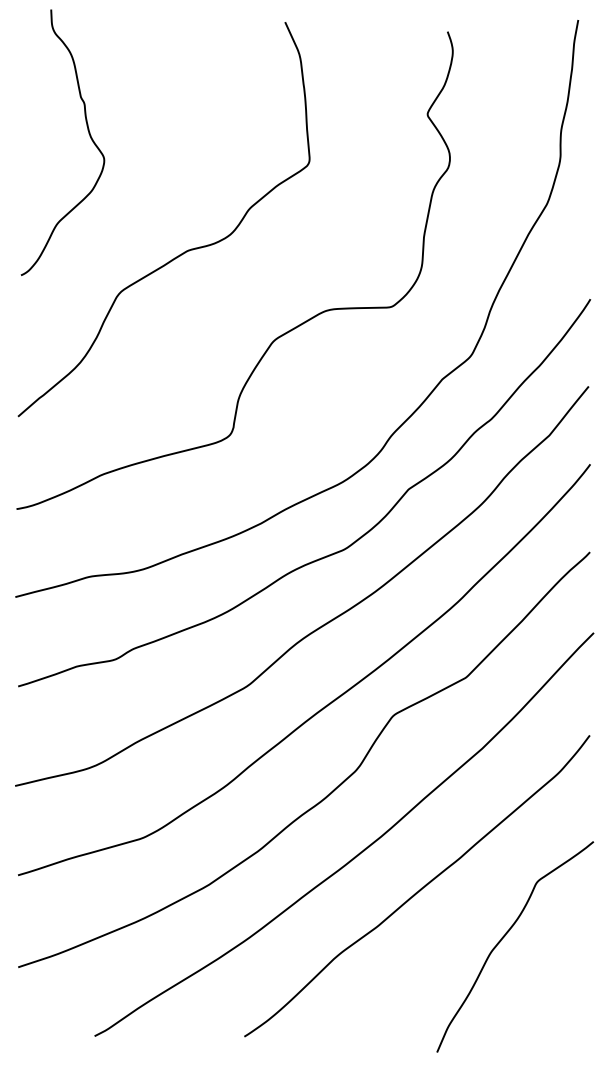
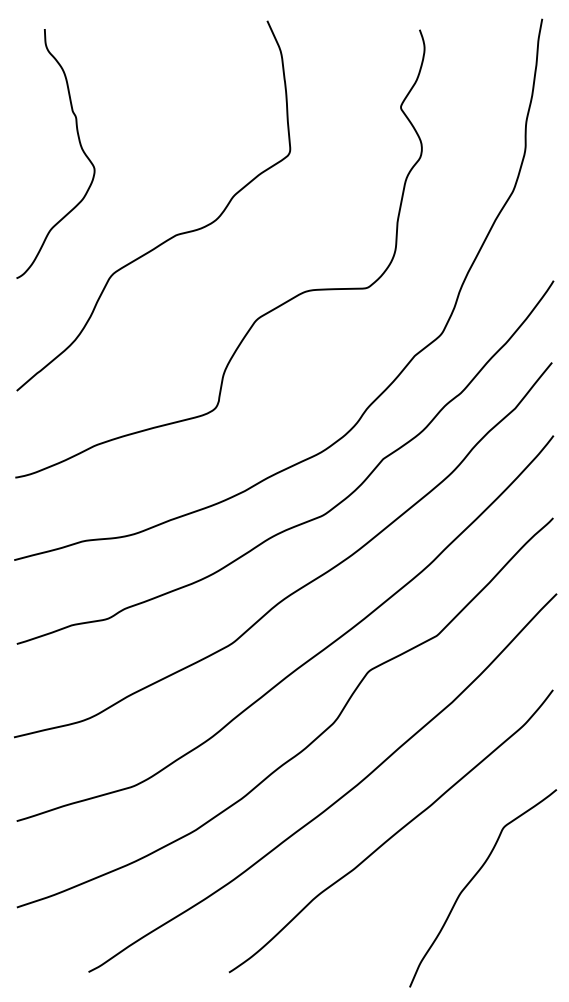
curve: (88, 132) -> (79, 144), moved

